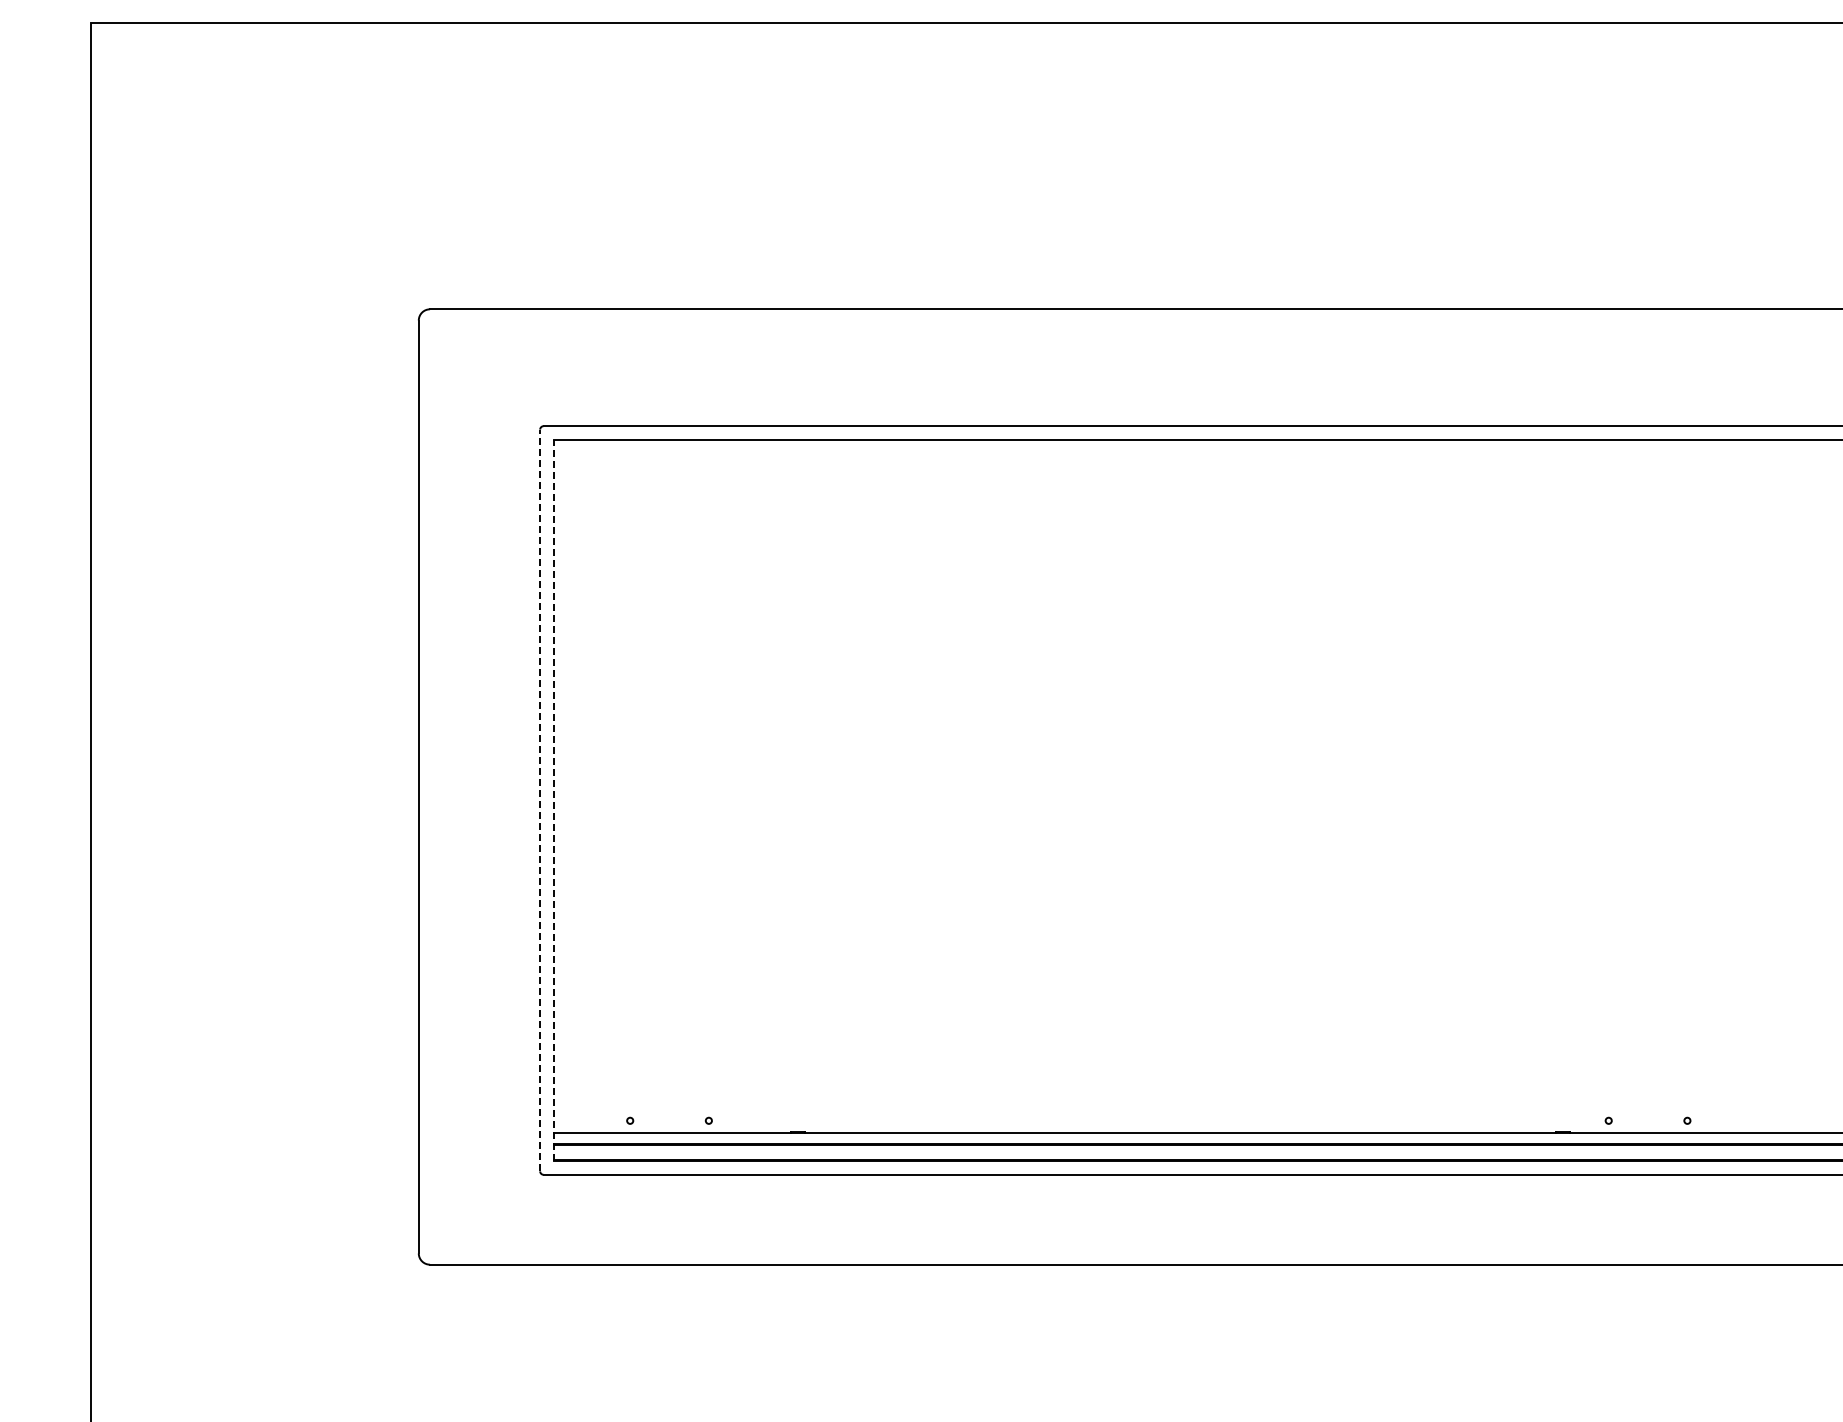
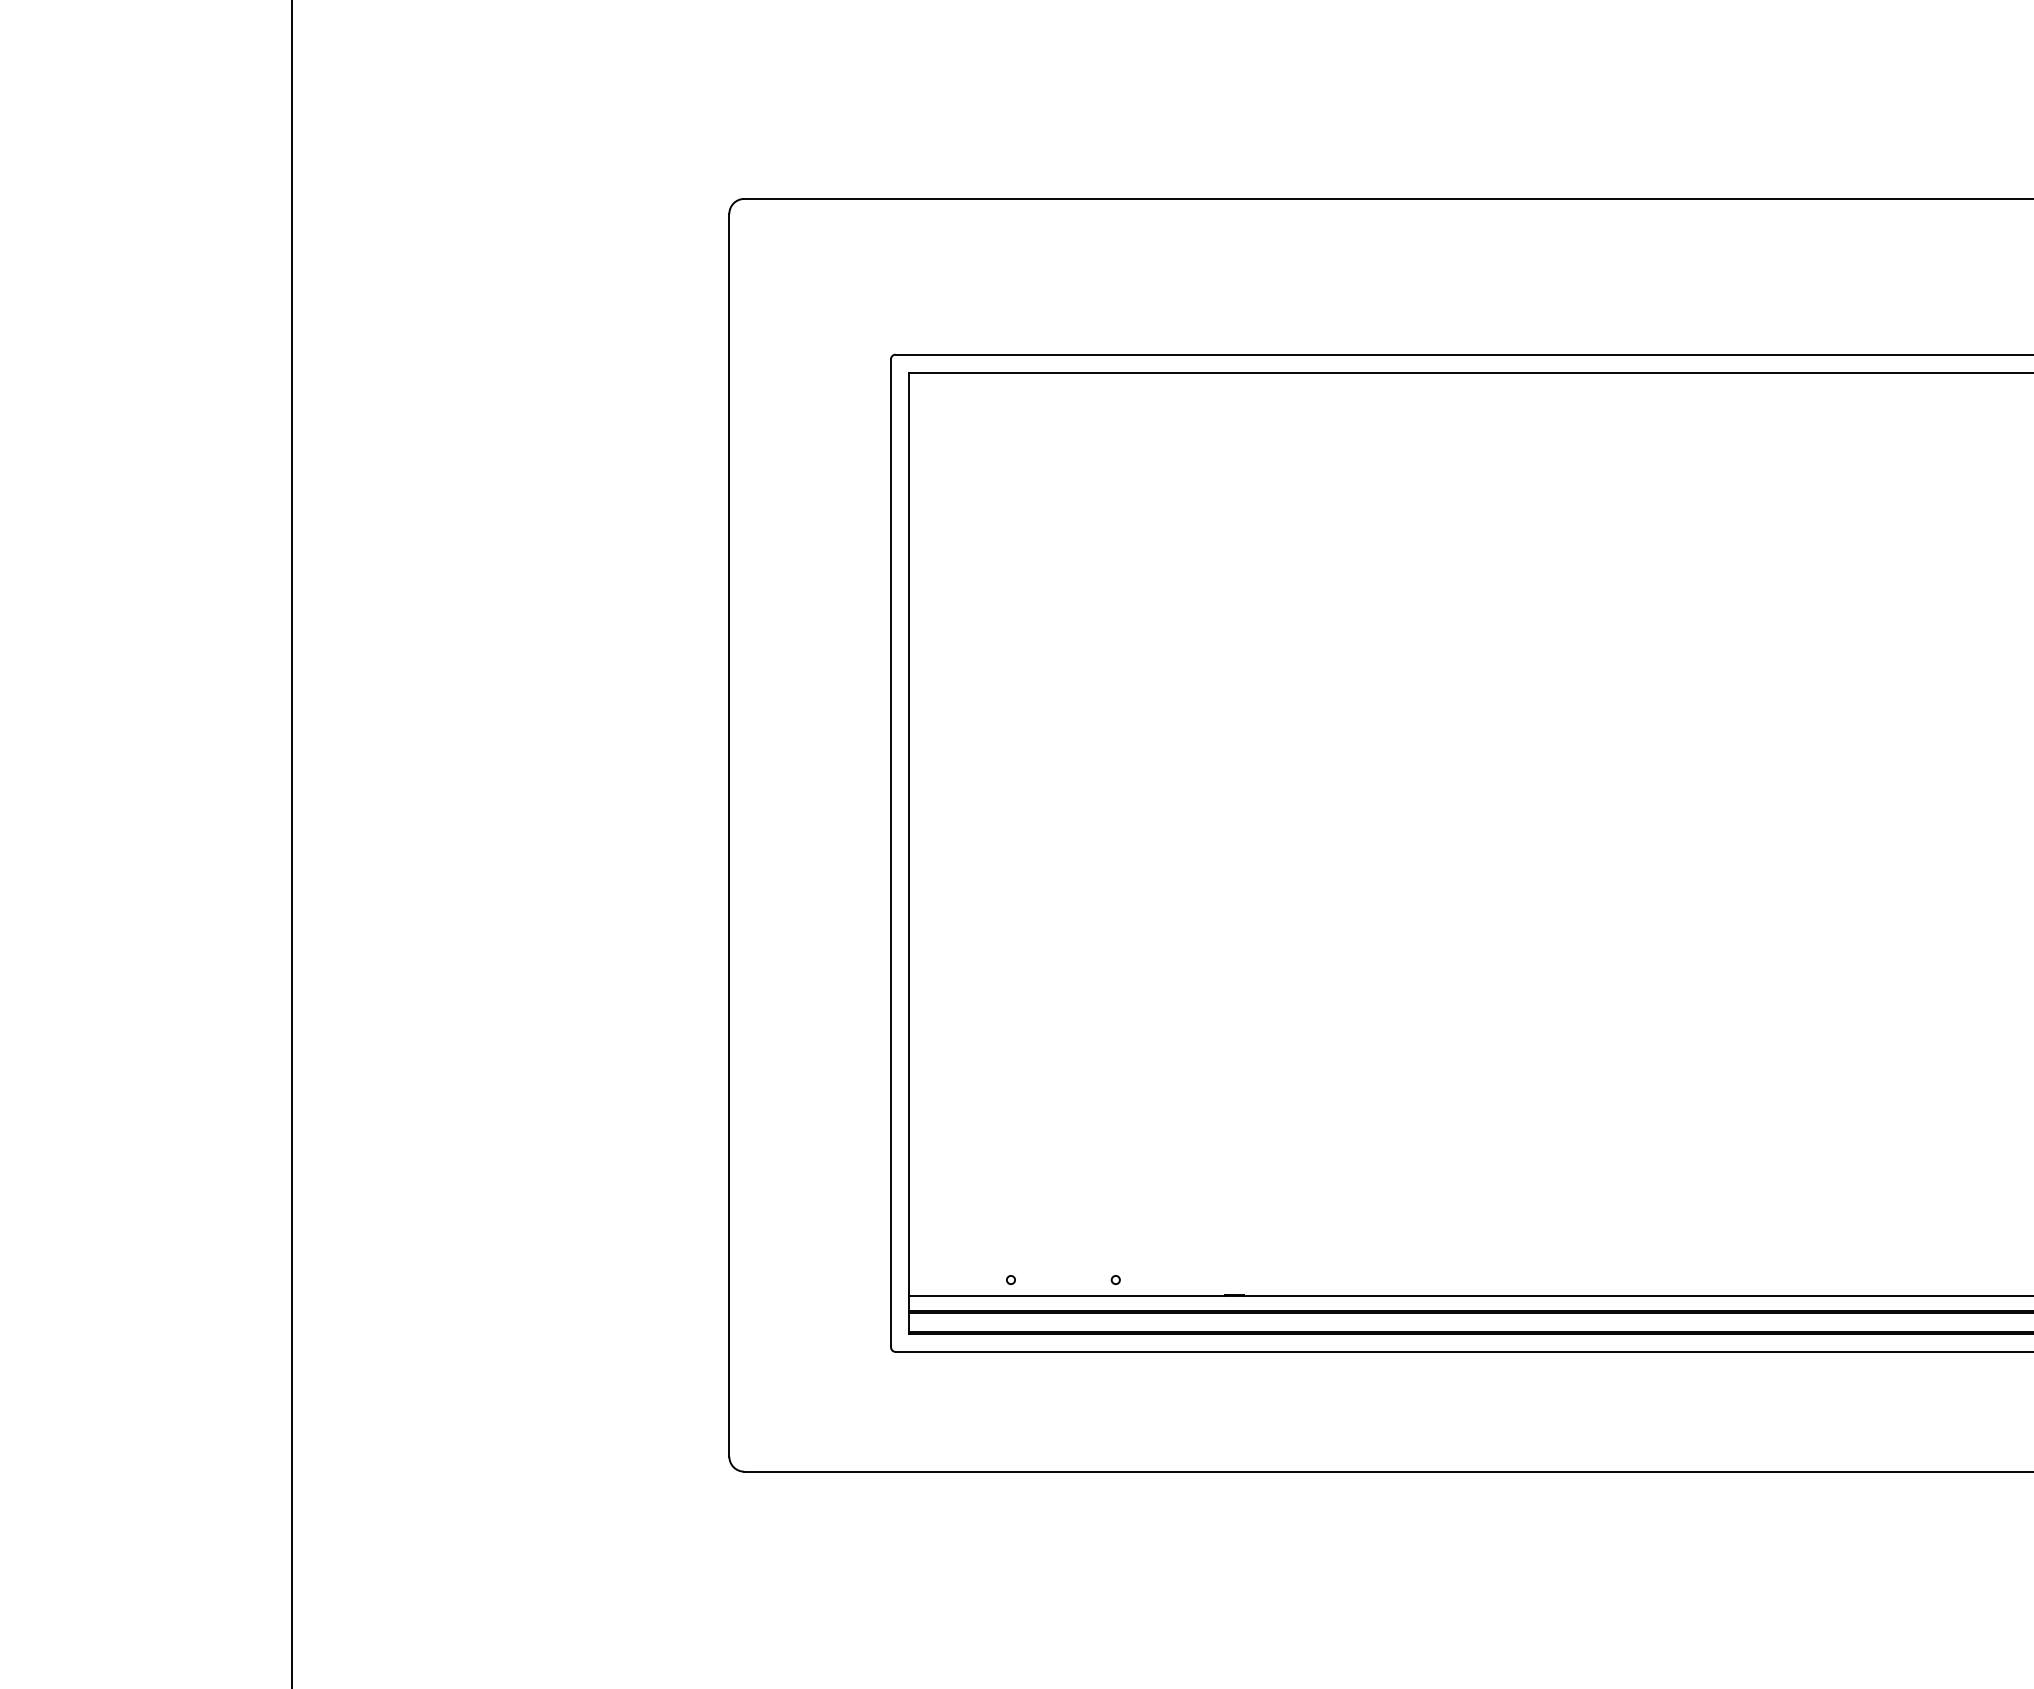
line: (540, 800) -> (891, 853), dashed -> solid
line: (553, 800) -> (908, 853), dashed -> solid

